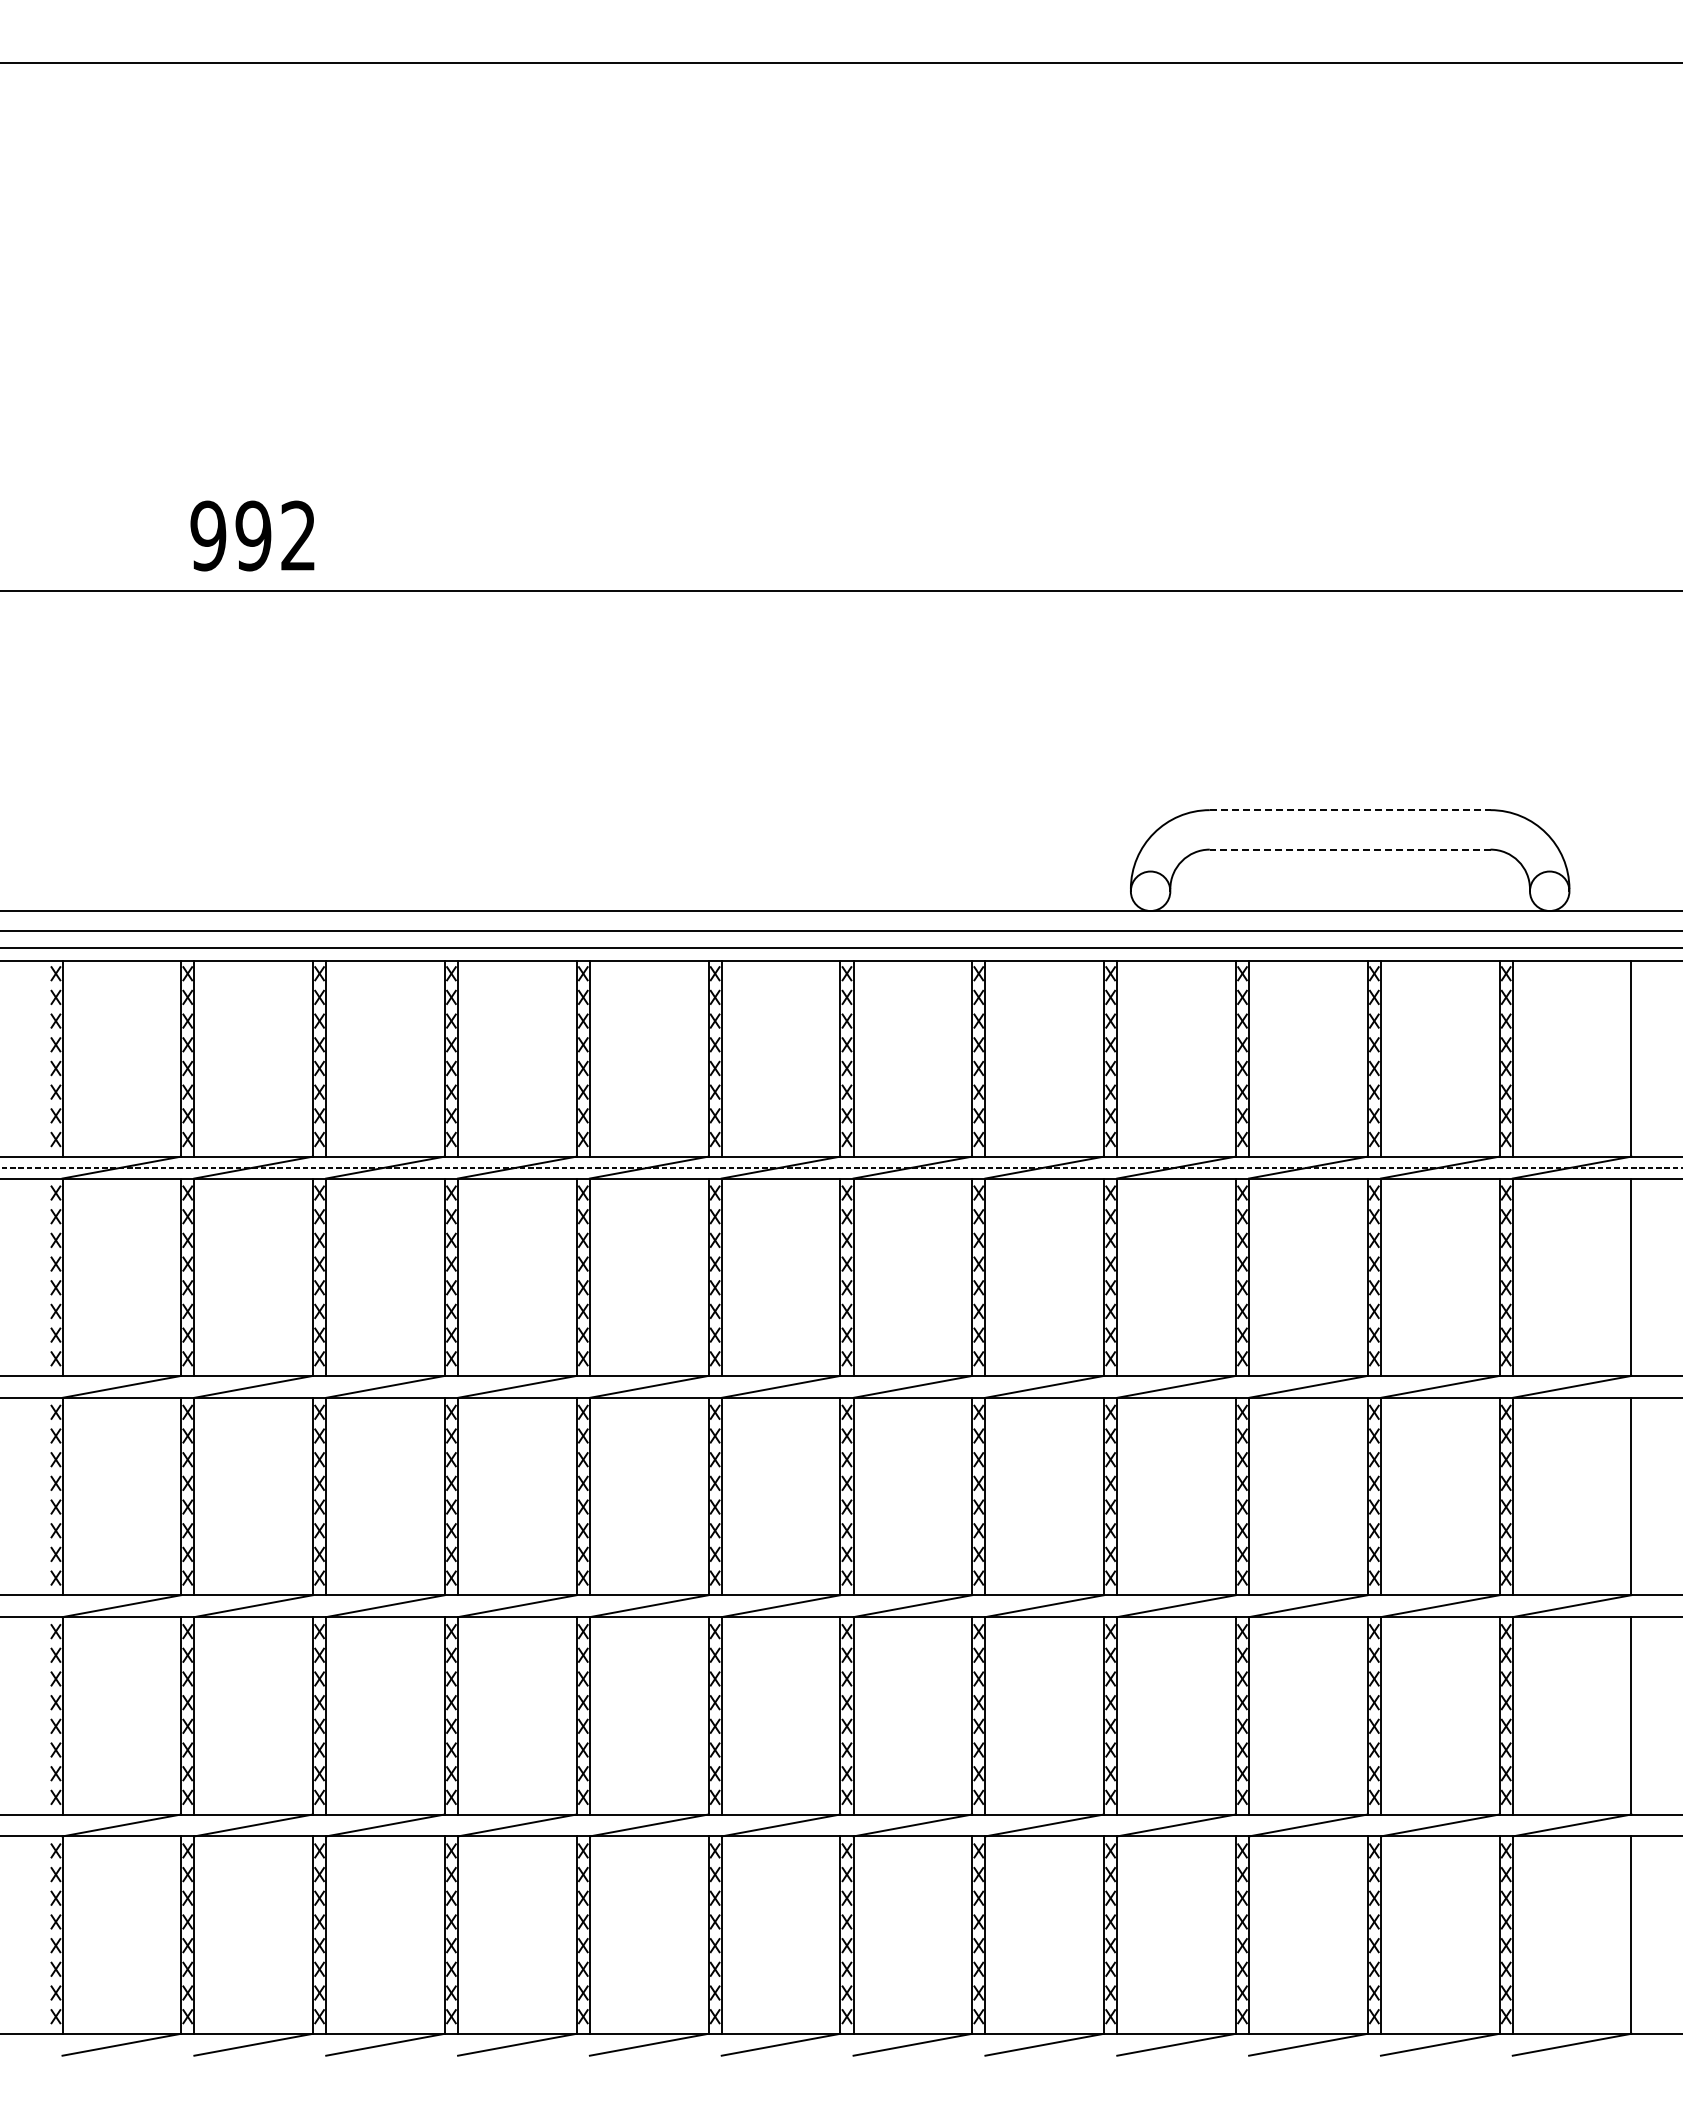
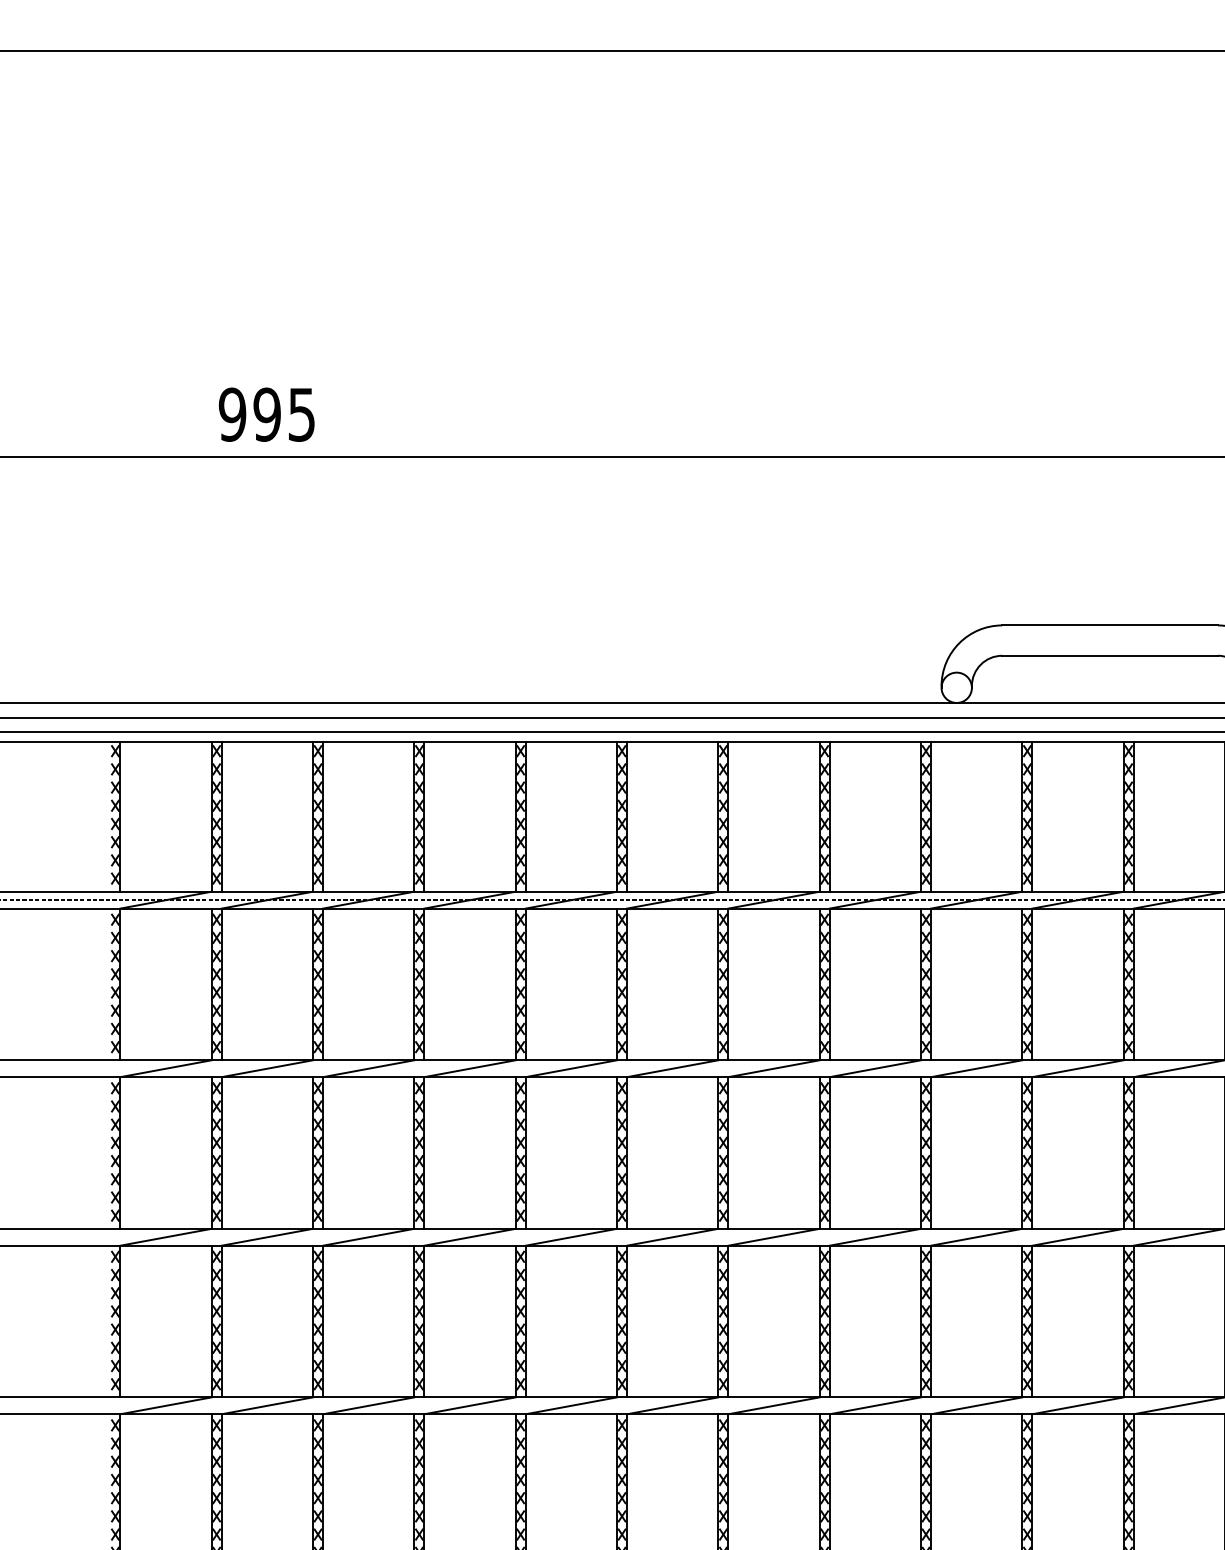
text: (298, 535) -> (301, 414), 992 -> 995
line: (1350, 810) -> (1110, 625), dashed -> solid
line: (1349, 849) -> (1109, 655), dashed -> solid

